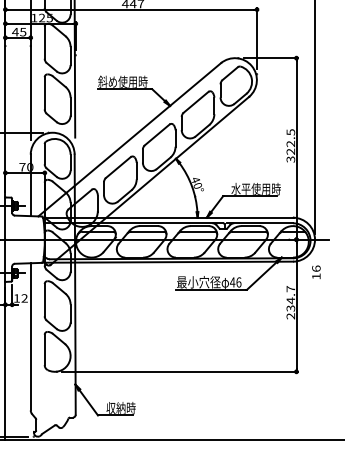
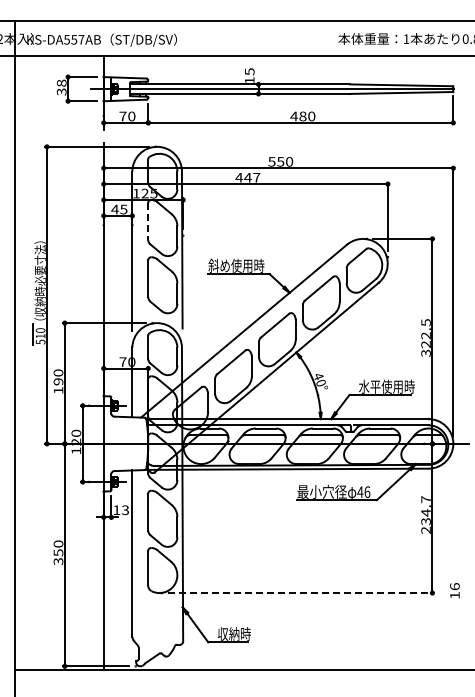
line: (45, 43) -> (148, 222), solid -> dashed
text: (316, 272) -> (454, 590), moved
text: (24, 298) -> (125, 510), 12 -> 13
line: (180, 372) -> (301, 593), solid -> dashed

